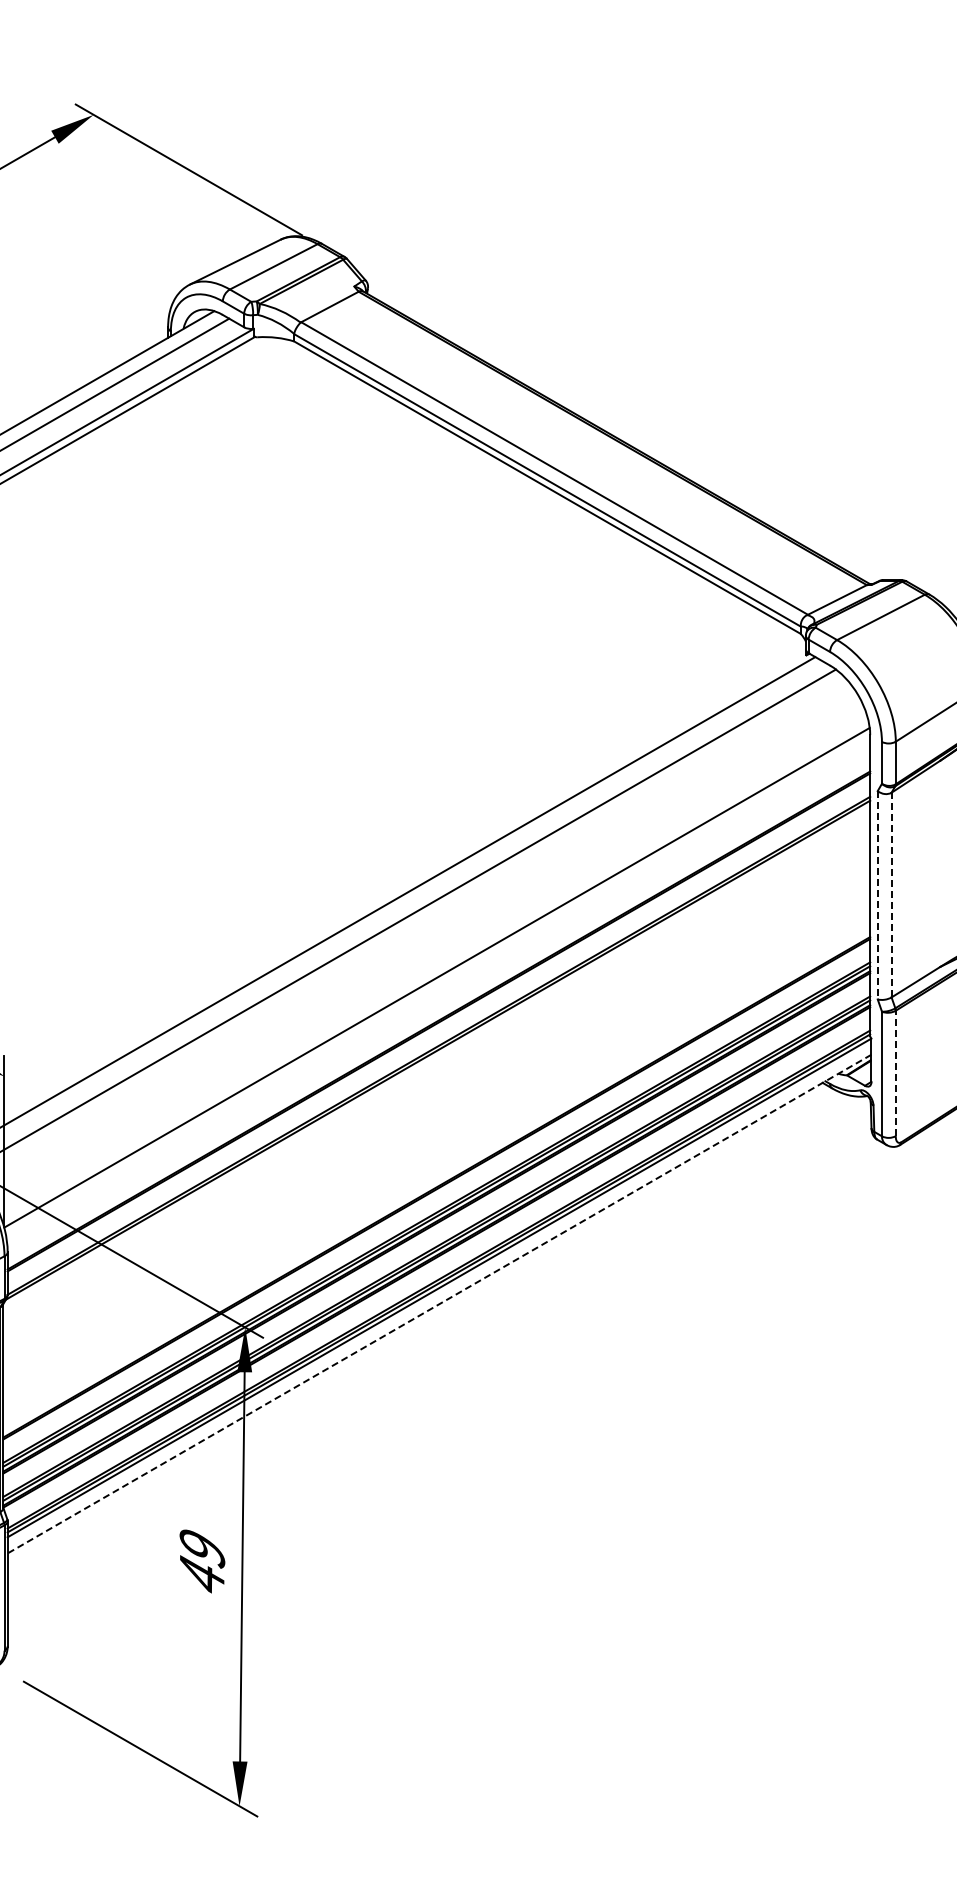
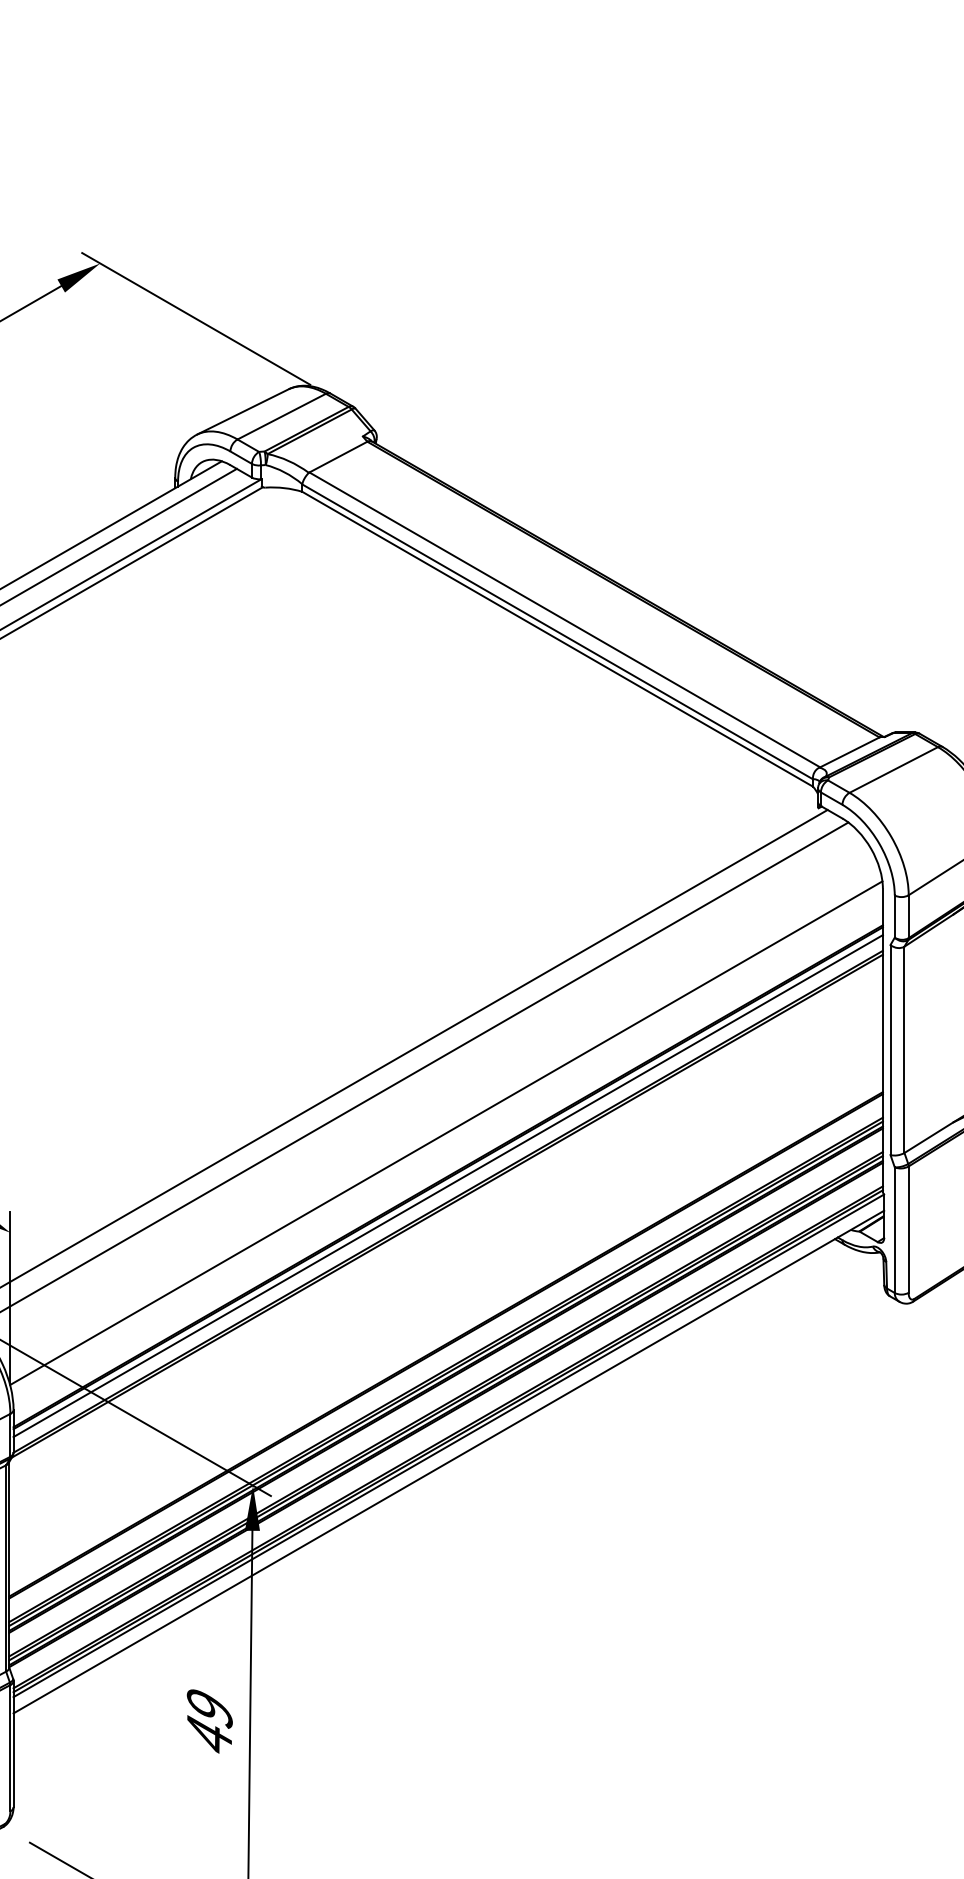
line: (891, 894) -> (904, 1049), dashed -> solid
line: (877, 895) -> (890, 1050), dashed -> solid
line: (438, 1030) -> (447, 1186), added
line: (895, 1073) -> (908, 1229), dashed -> solid
line: (439, 1304) -> (448, 1462), dashed -> solid

